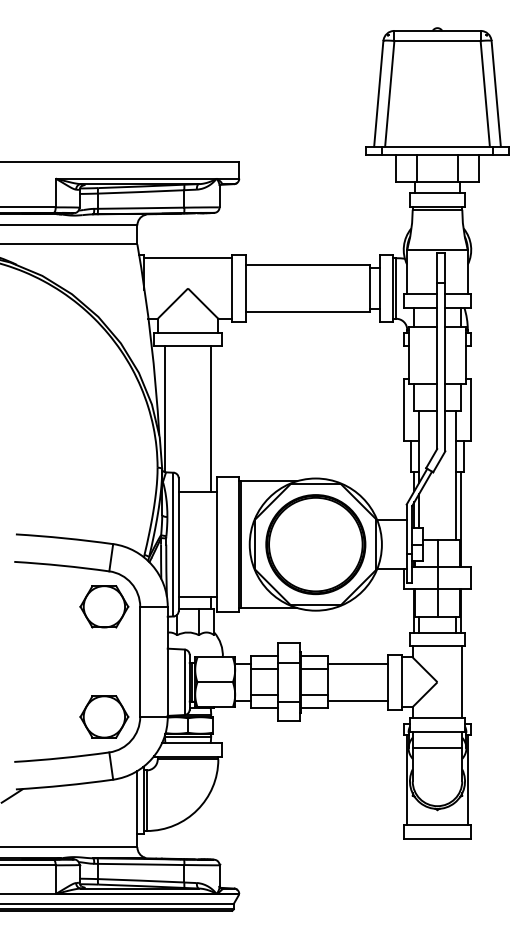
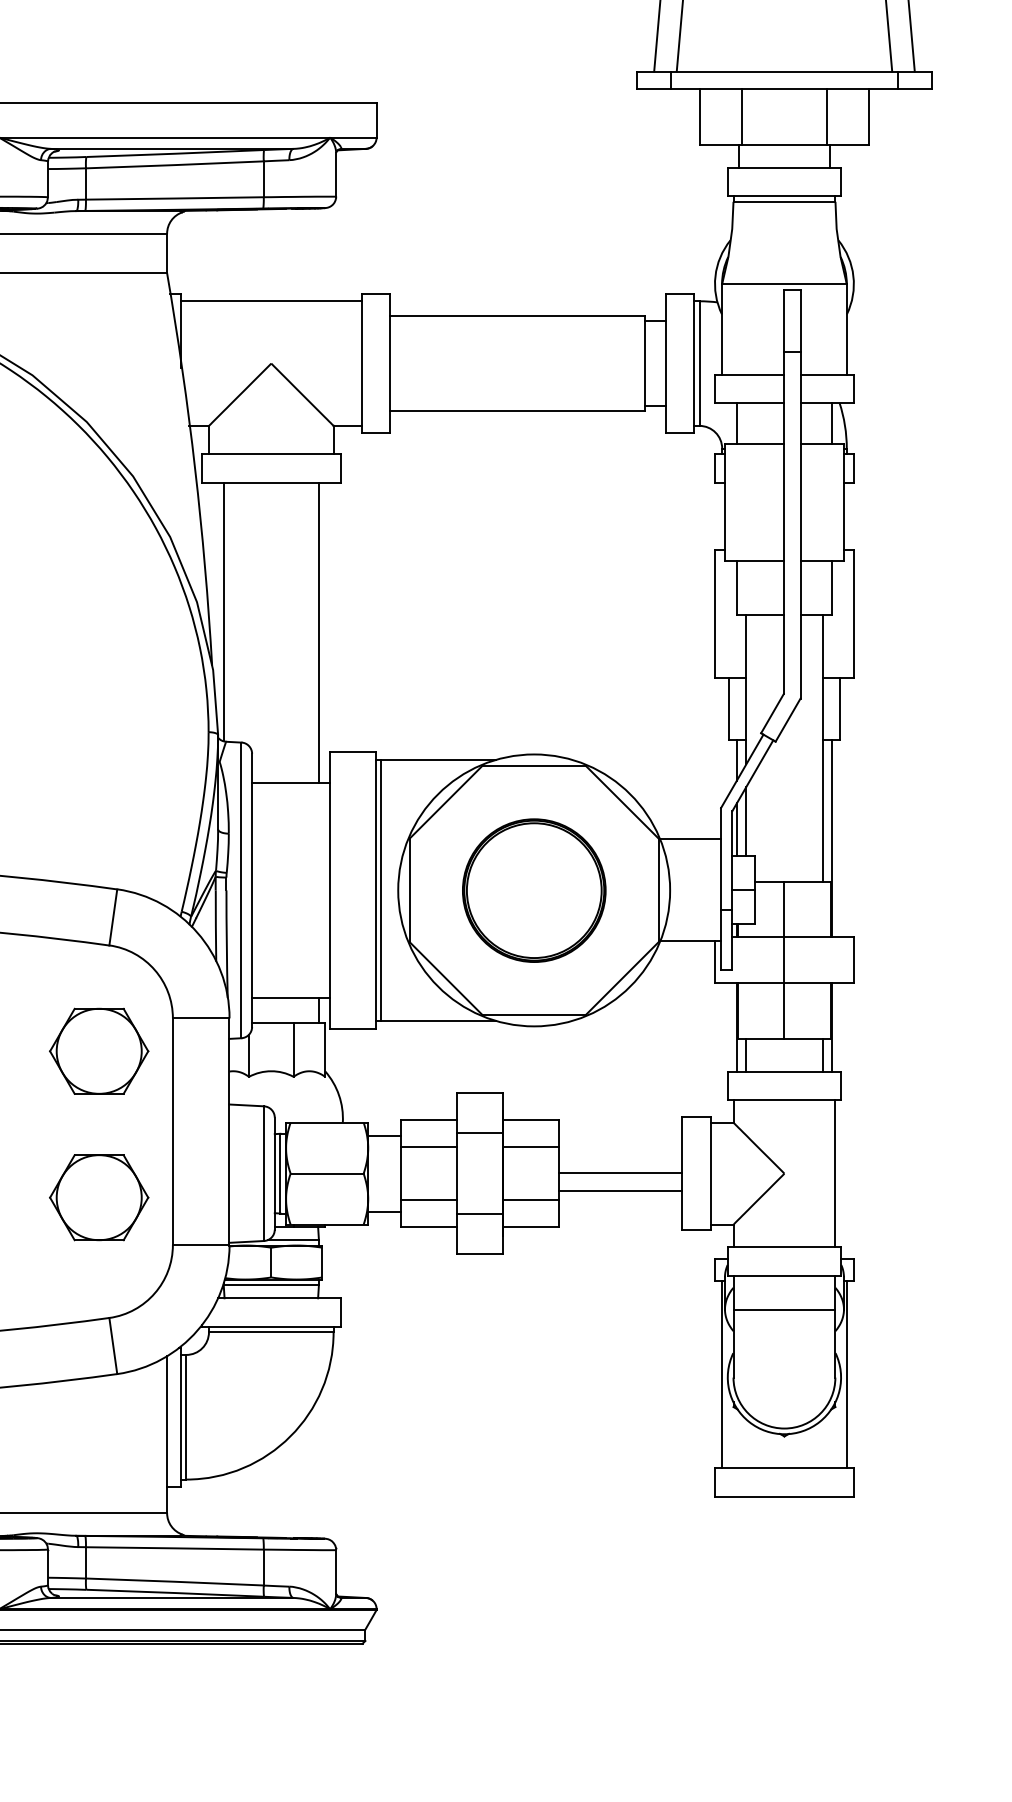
part: (315, 544) -> (533, 890), size x0.7
part: (104, 606) -> (99, 1050), moved
line: (357, 663) -> (619, 1190), moved
line: (357, 700) -> (619, 1172), moved
part: (104, 716) -> (99, 1196), moved

